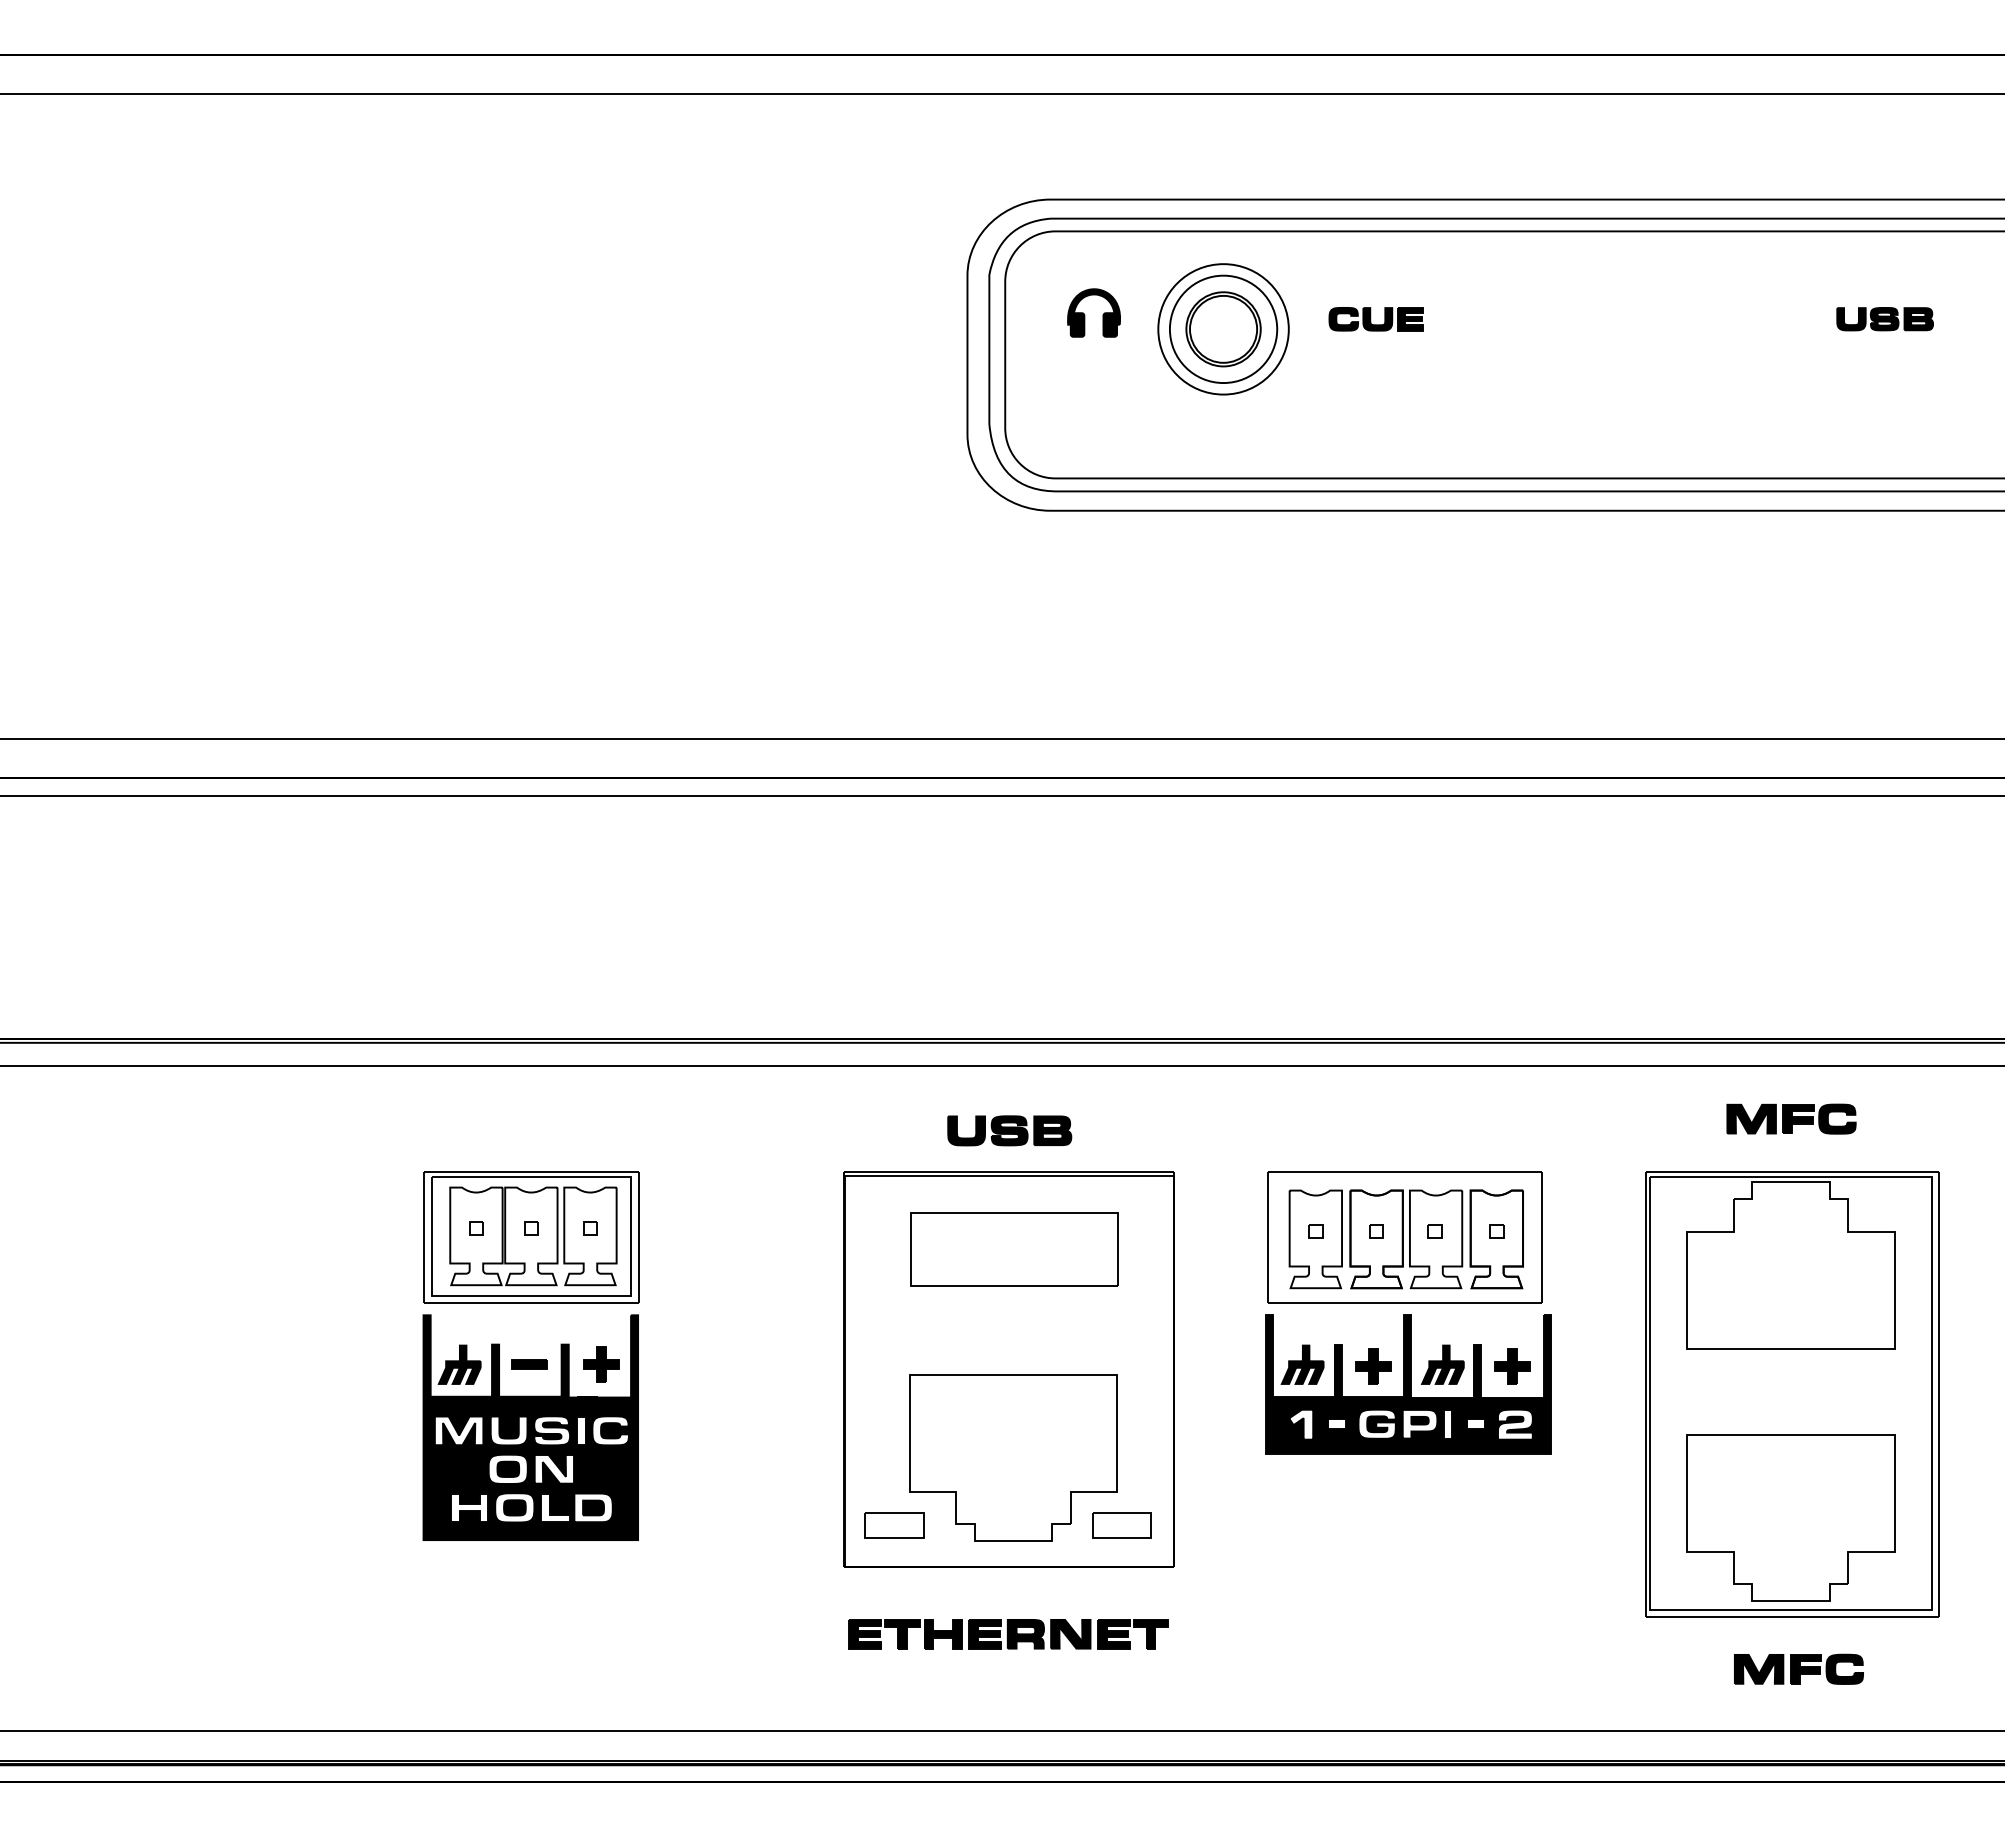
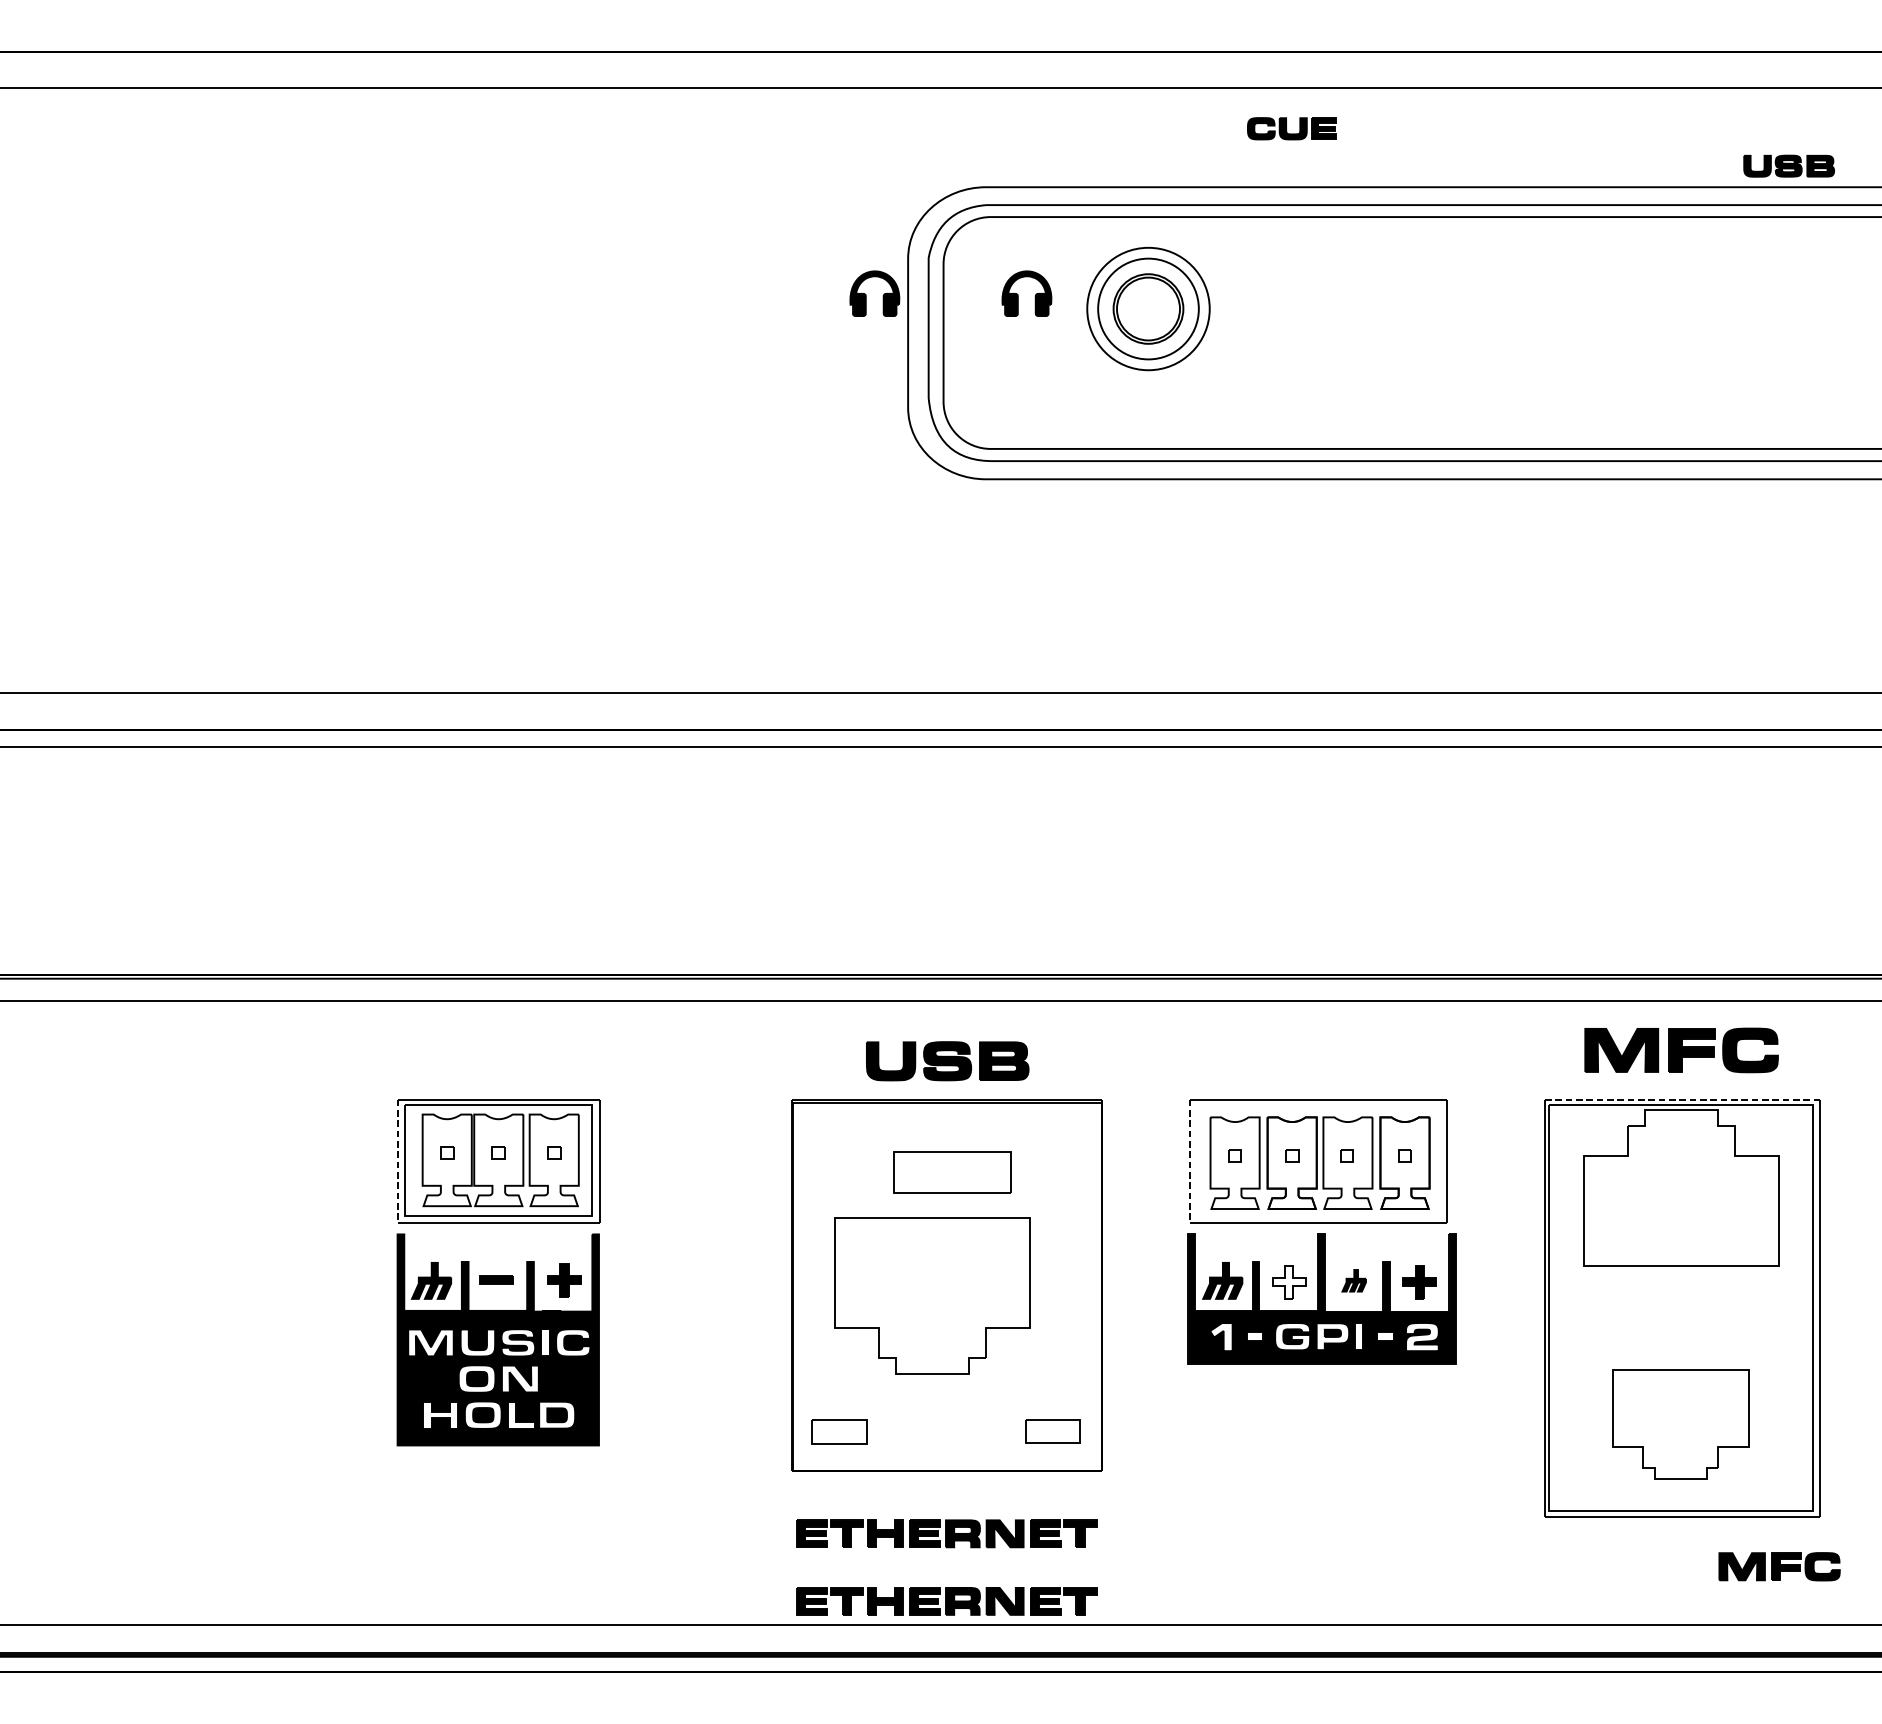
part: (923, 315) -> (866, 296), added
part: (1375, 319) -> (1291, 128), moved
part: (1884, 319) -> (1788, 166), moved
part: (1791, 1118) -> (1681, 1049), size x1.6
part: (1009, 1130) -> (947, 1060), size x1.4
line: (1792, 1171) -> (1682, 1099), solid -> dashed
line: (424, 1237) -> (398, 1161), solid -> dashed
line: (1267, 1237) -> (1189, 1161), solid -> dashed
part: (1014, 1249) -> (952, 1172), size x0.6
part: (1442, 1364) -> (1353, 1280), size x0.6
fill: (1373, 1366) -> (1289, 1282), removed
part: (1013, 1457) -> (932, 1295), moved
part: (1790, 1517) -> (1680, 1424), size x0.7
part: (1798, 1668) -> (1779, 1565), moved
part: (1008, 1706) -> (946, 1601), added

